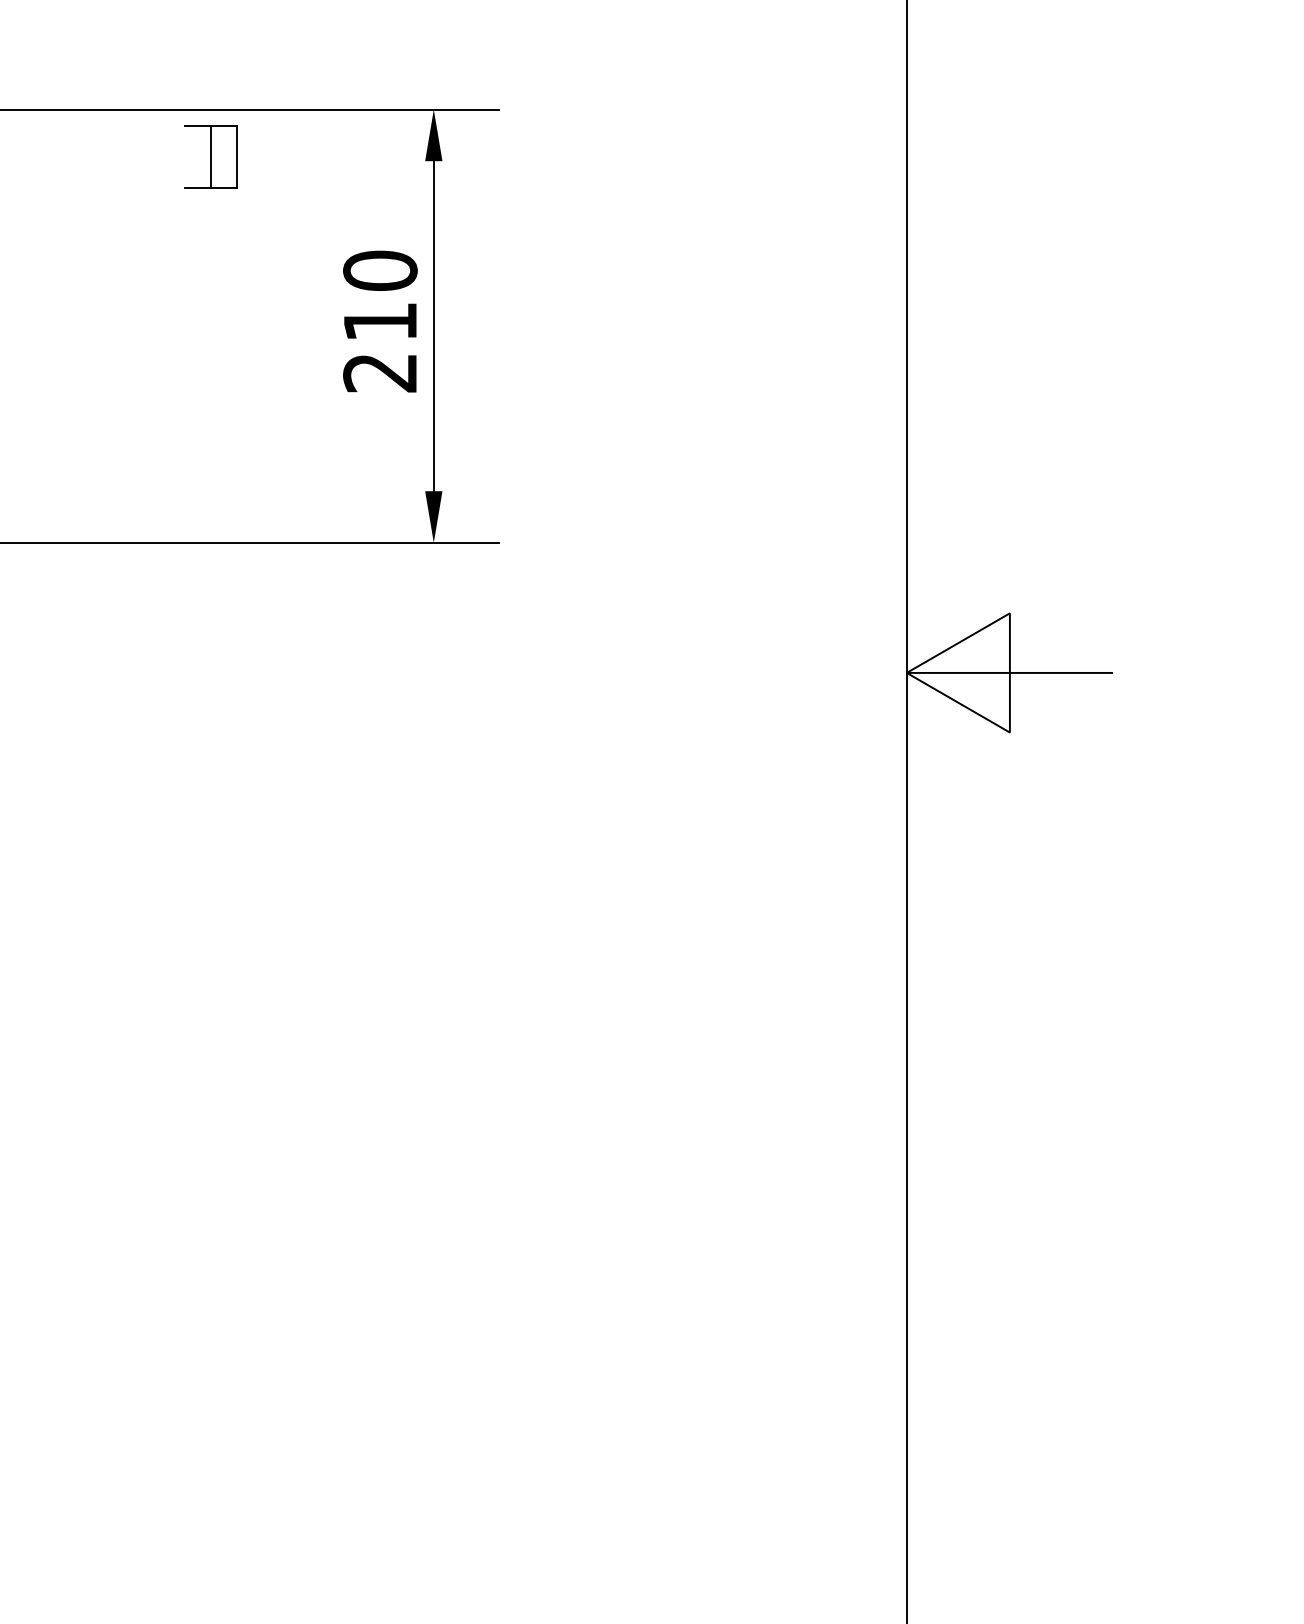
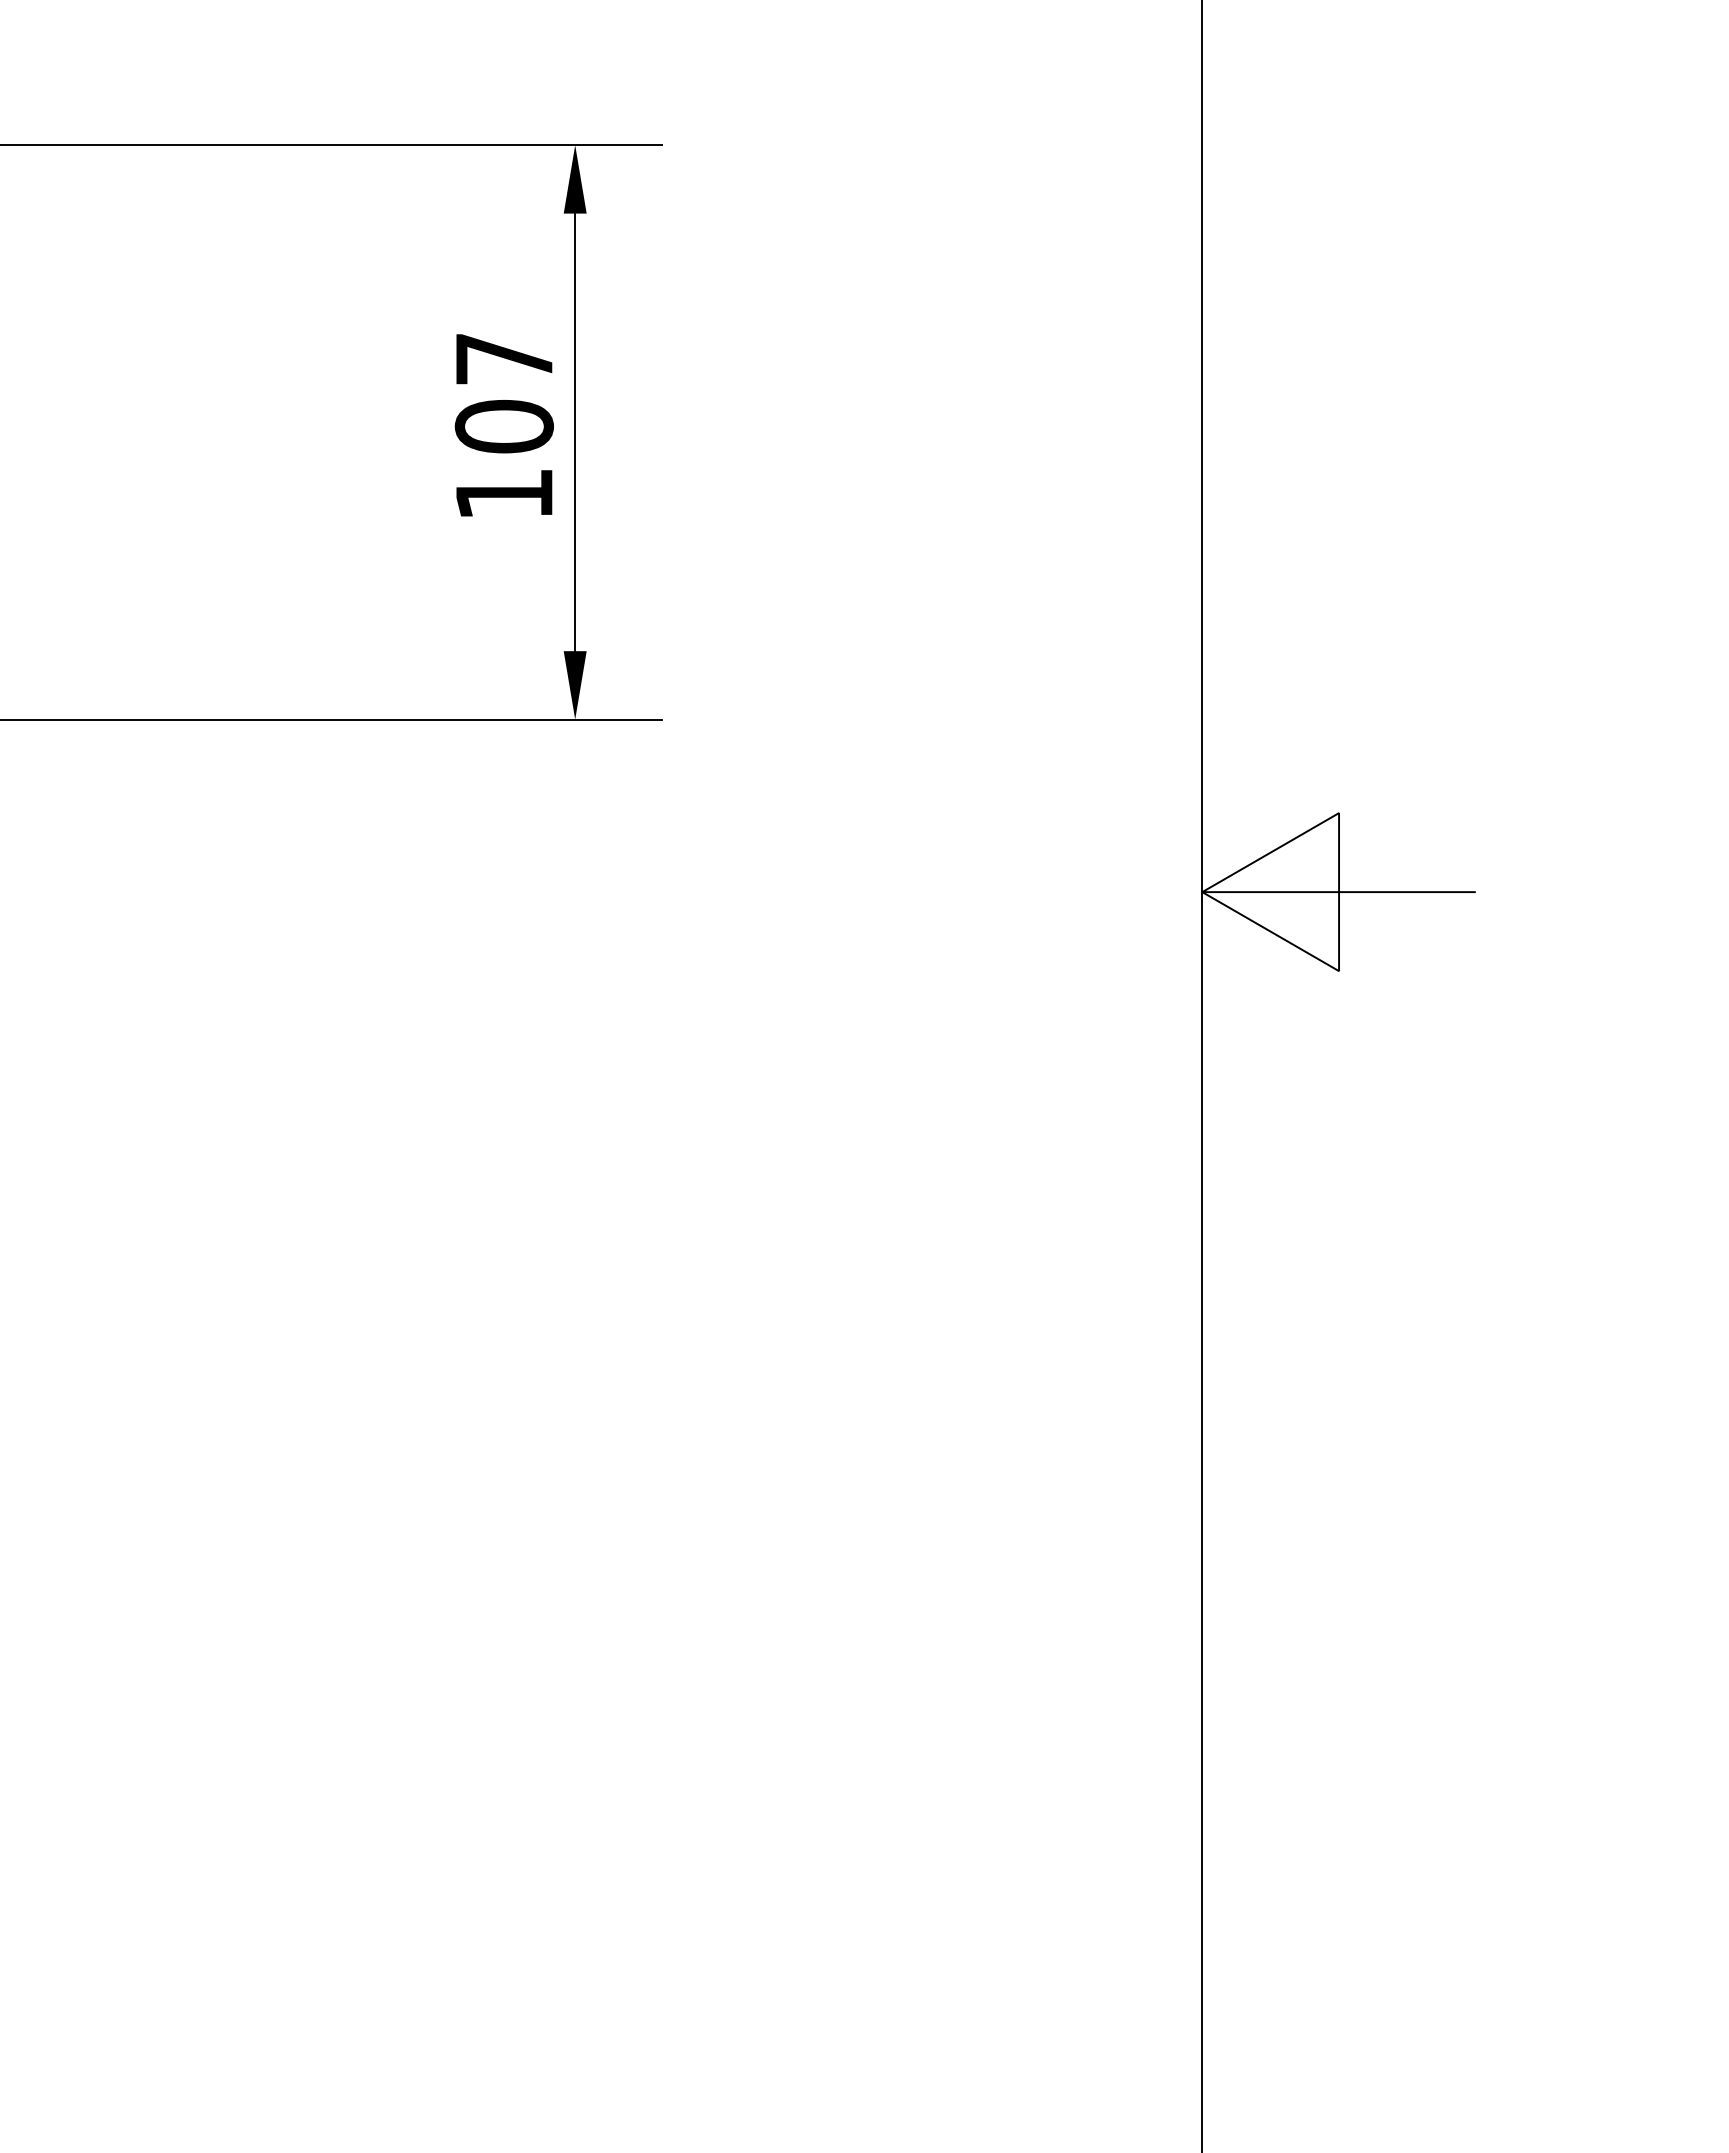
part: (210, 156) -> (279, 207), removed
text: (379, 321) -> (503, 426), 210 -> 107

